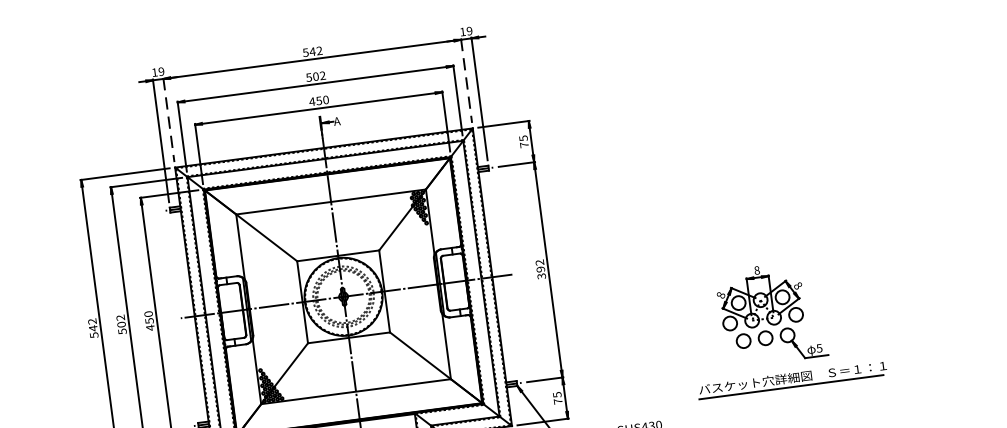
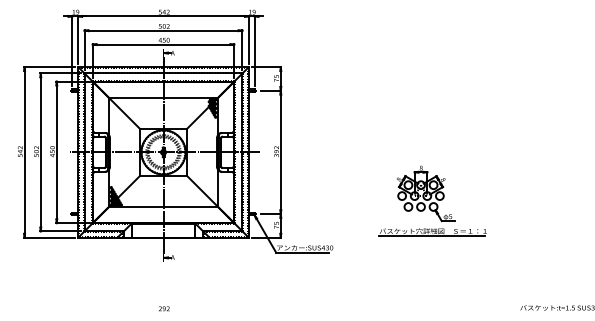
line: (466, 81) -> (248, 40), dashed -> solid
line: (169, 120) -> (78, 40), dashed -> solid
part: (784, 324) -> (432, 200), moved

